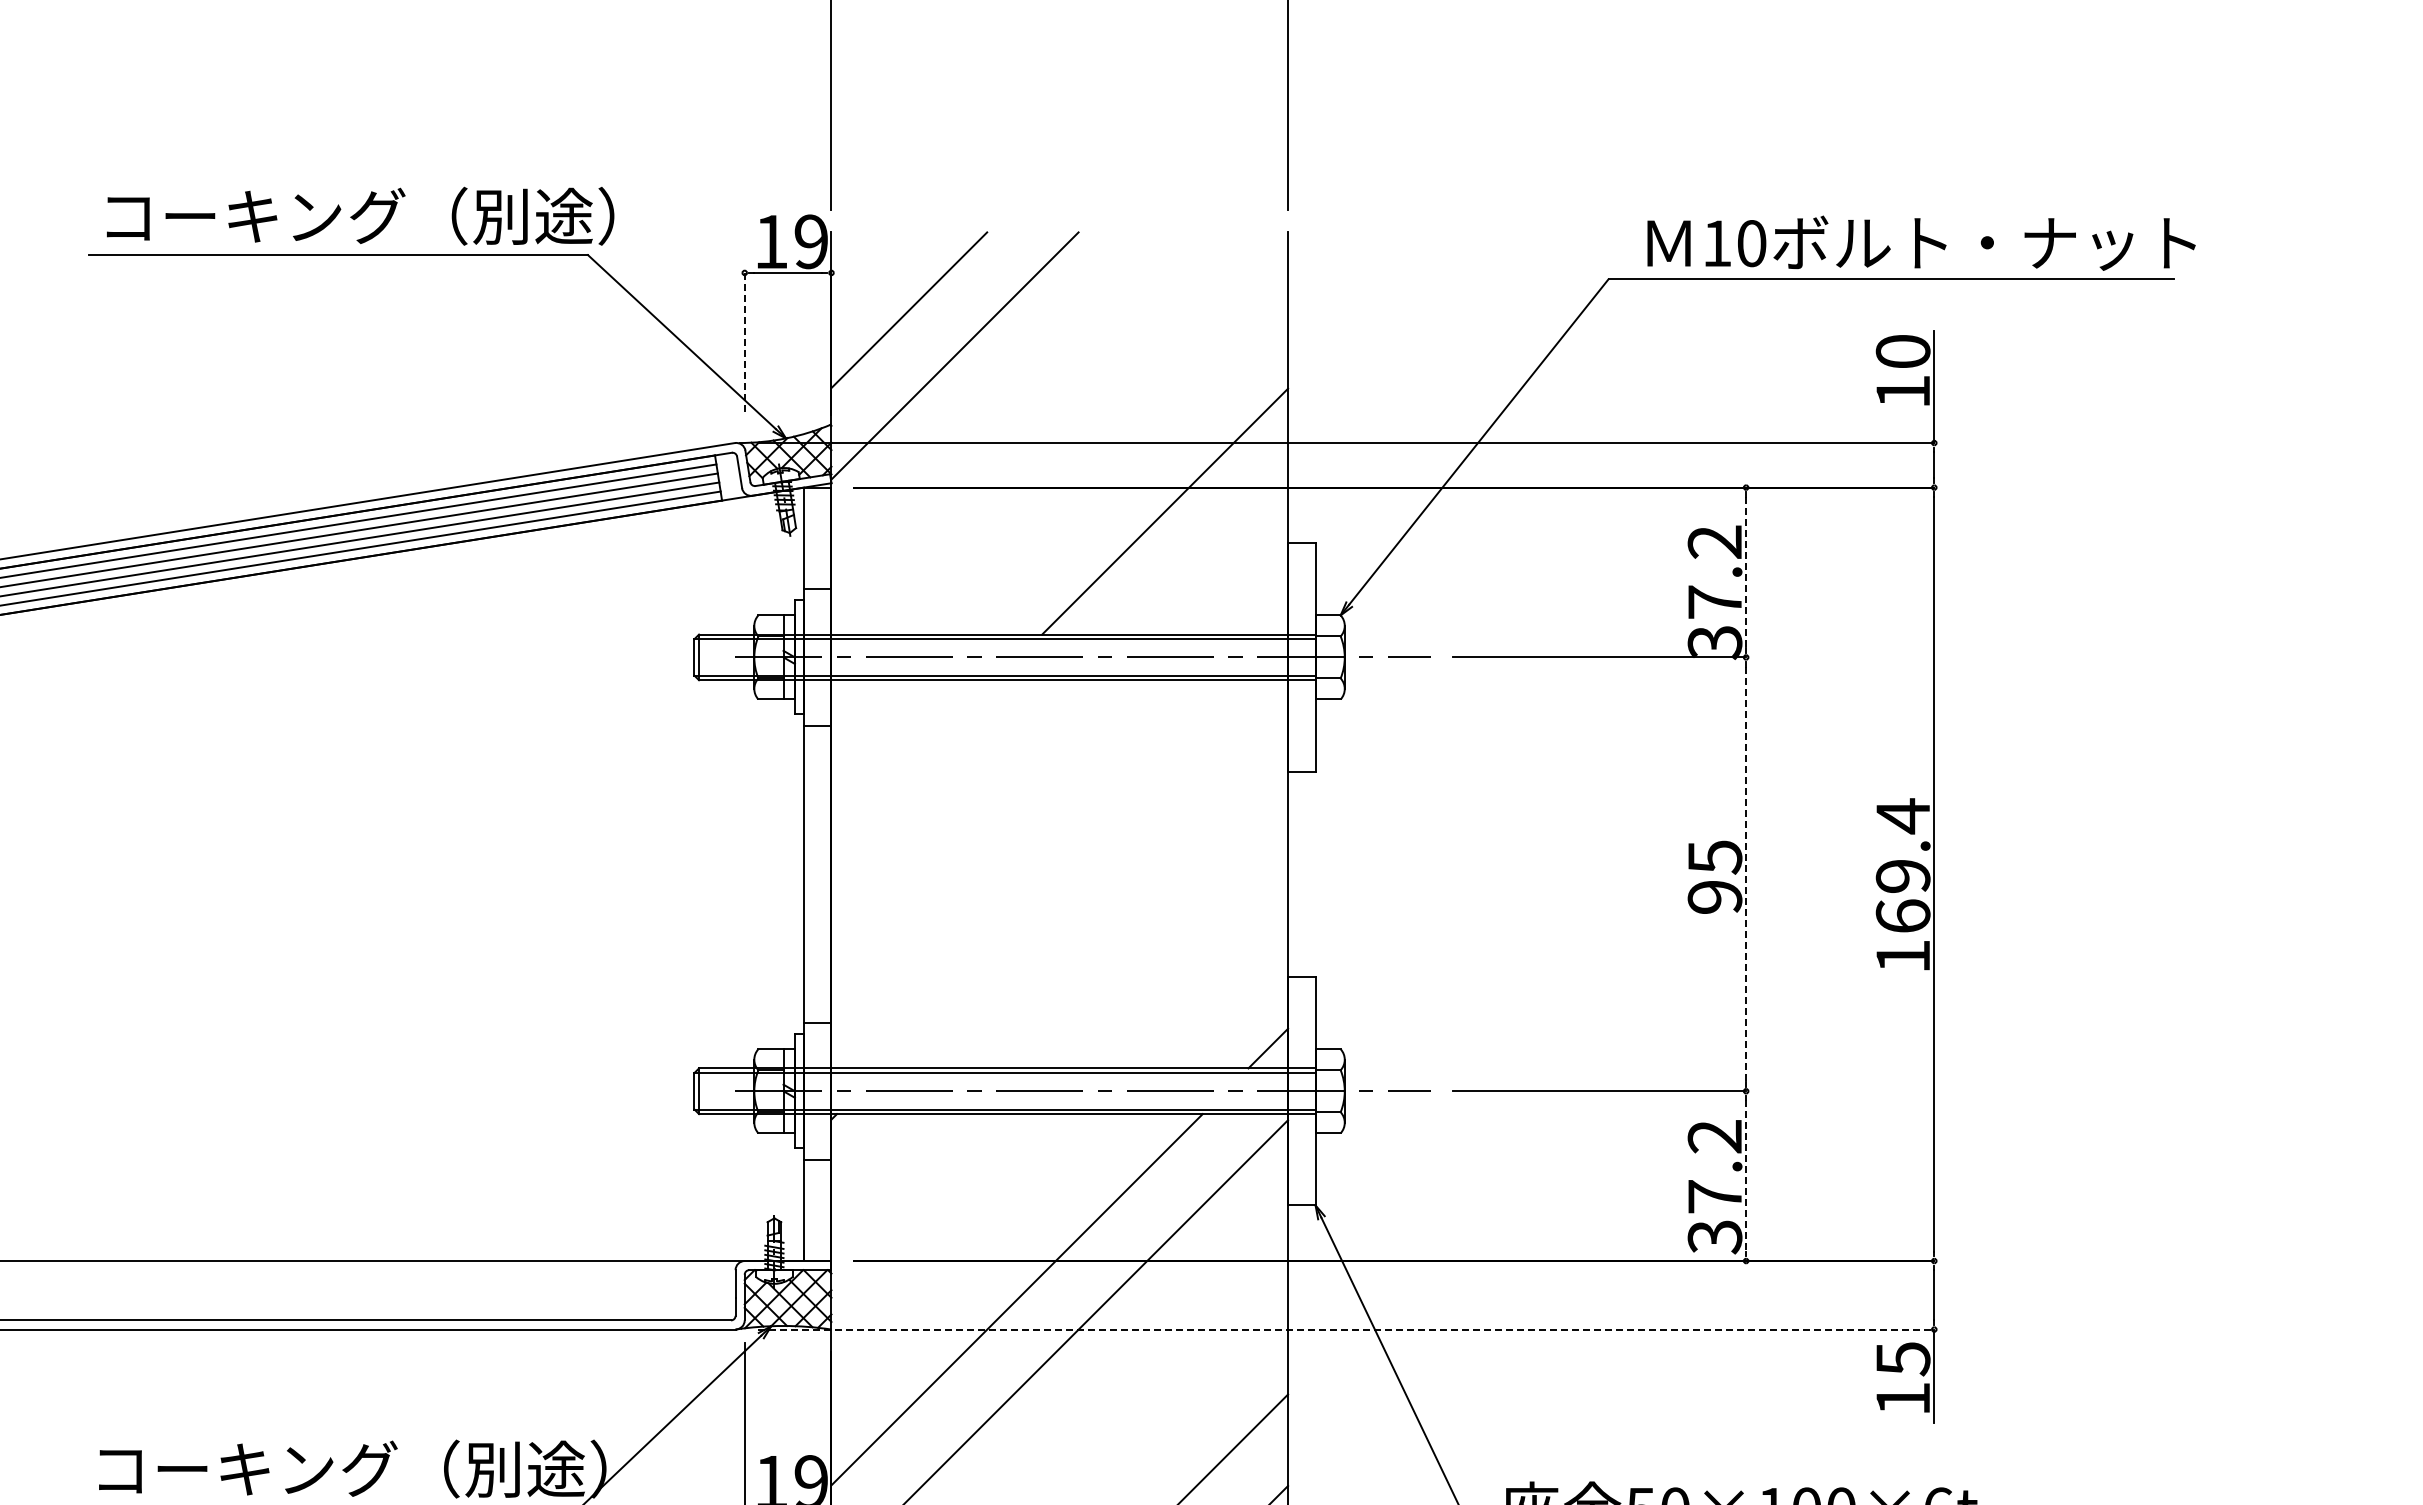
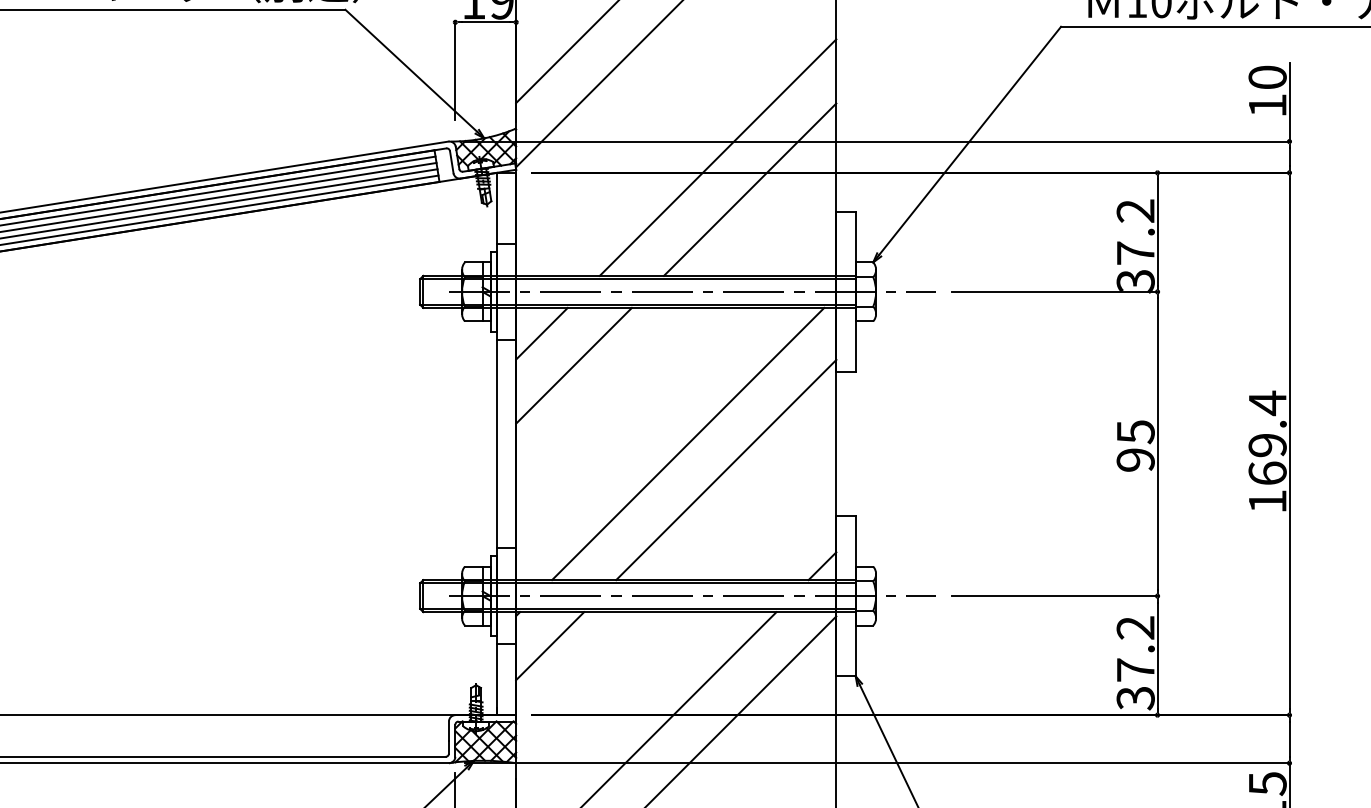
line: (744, 342) -> (455, 71), dashed -> solid
line: (1119, 465) -> (718, 157), added
line: (1746, 572) -> (1157, 232), dashed -> solid
line: (868, 716) -> (542, 333), added
line: (913, 762) -> (573, 365), added
line: (1076, 874) -> (688, 444), added
line: (1746, 874) -> (1157, 444), dashed -> solid
line: (1131, 911) -> (726, 470), added
line: (879, 1162) -> (549, 646), added
line: (1746, 1176) -> (1157, 655), dashed -> solid
line: (1346, 1329) -> (877, 763), dashed -> solid

